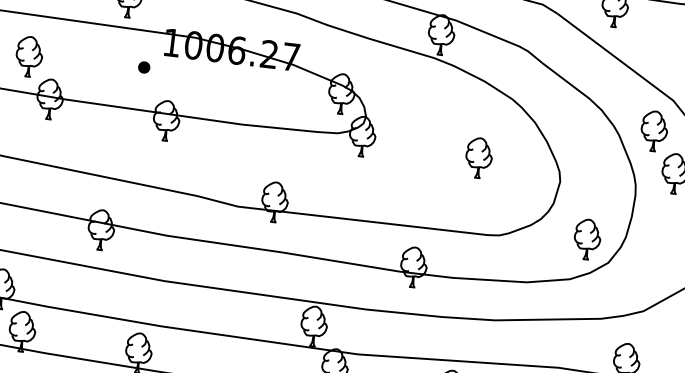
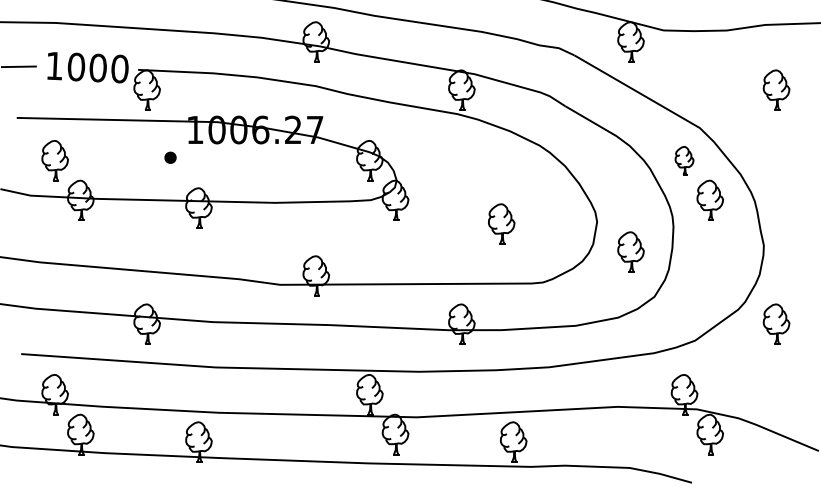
part: (654, 131) -> (684, 160), size x0.7
part: (478, 157) -> (501, 223), moved
part: (587, 238) -> (630, 251), moved

